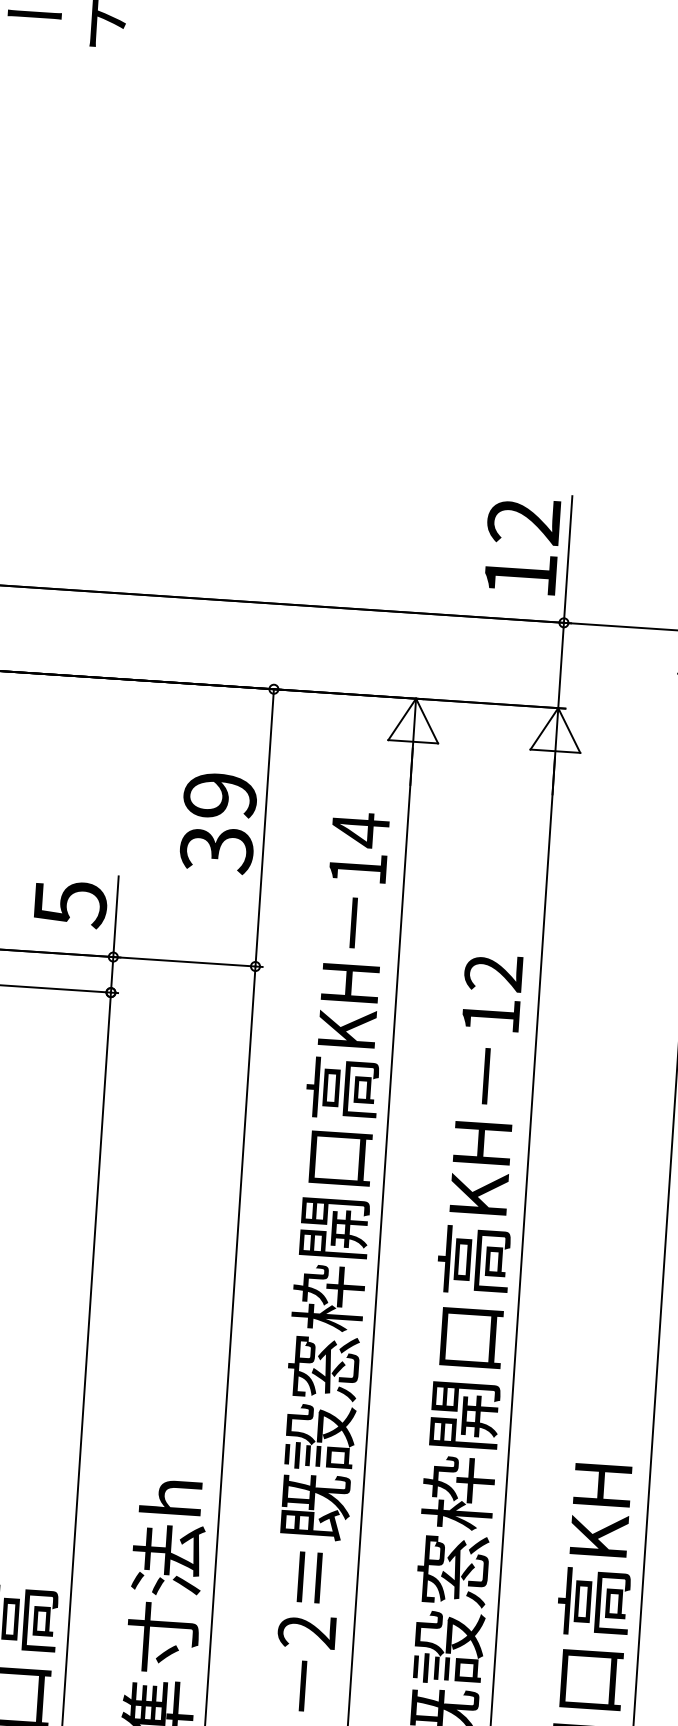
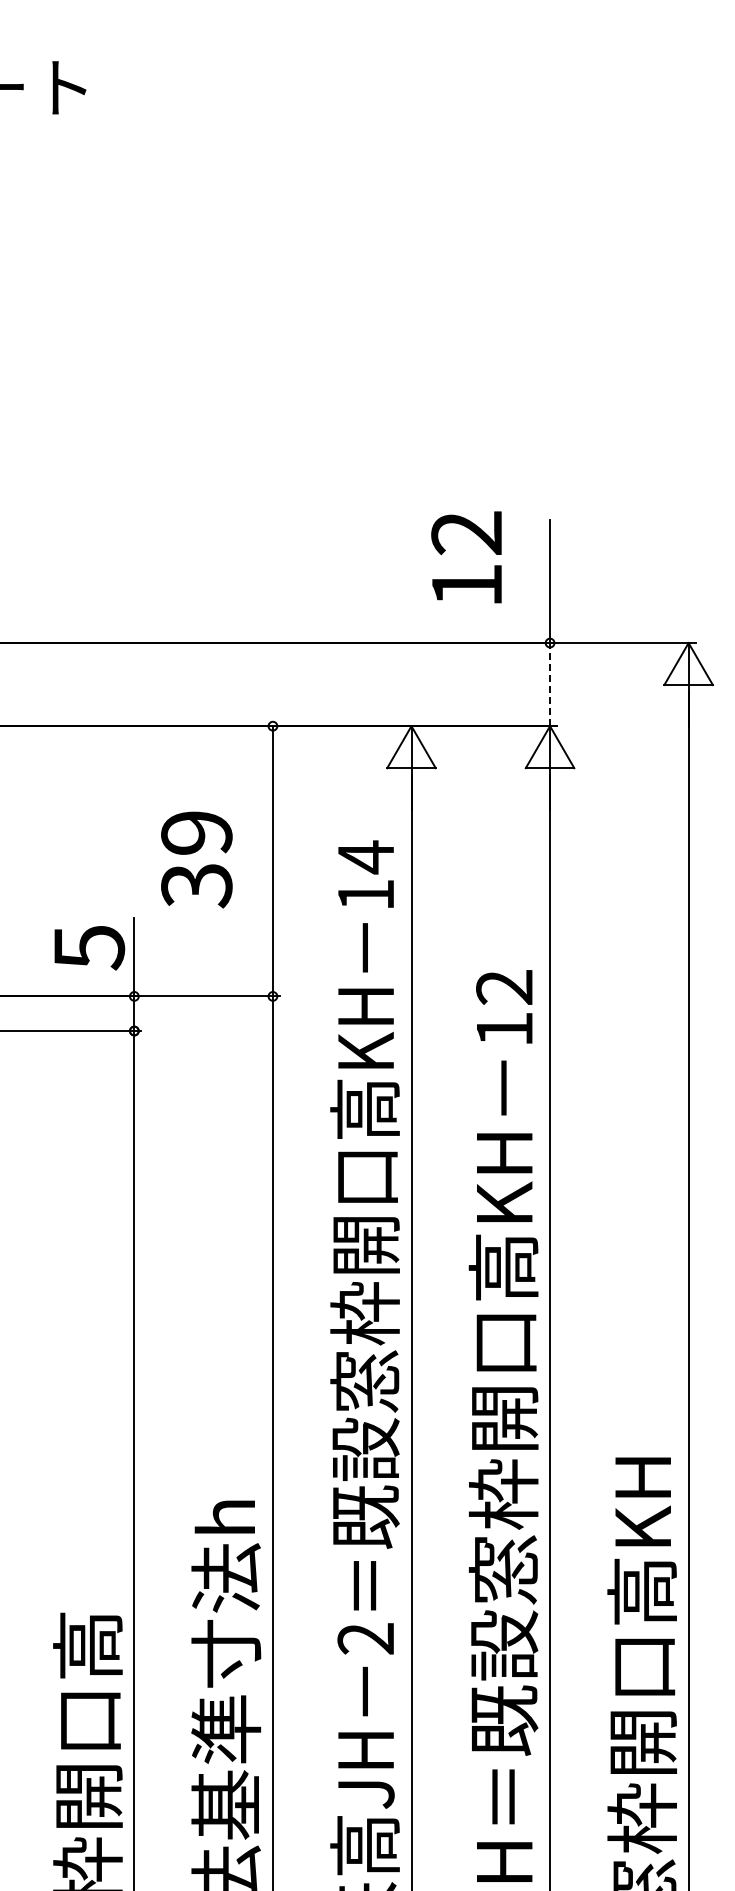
text: (522, 546) -> (466, 557), moved
line: (561, 665) -> (550, 684), solid -> dashed
text: (218, 822) -> (196, 859), moved

